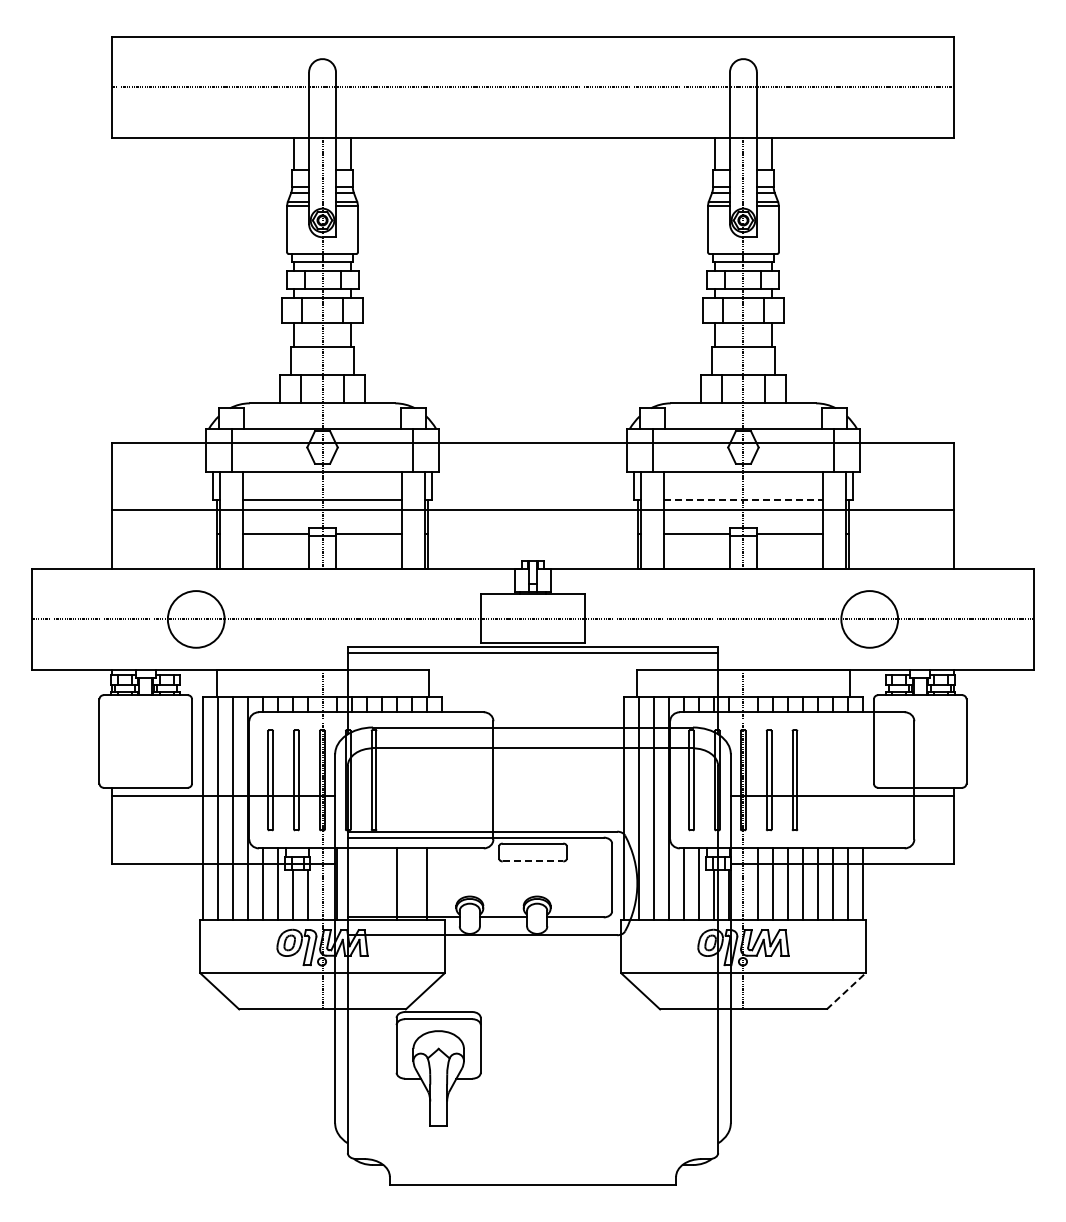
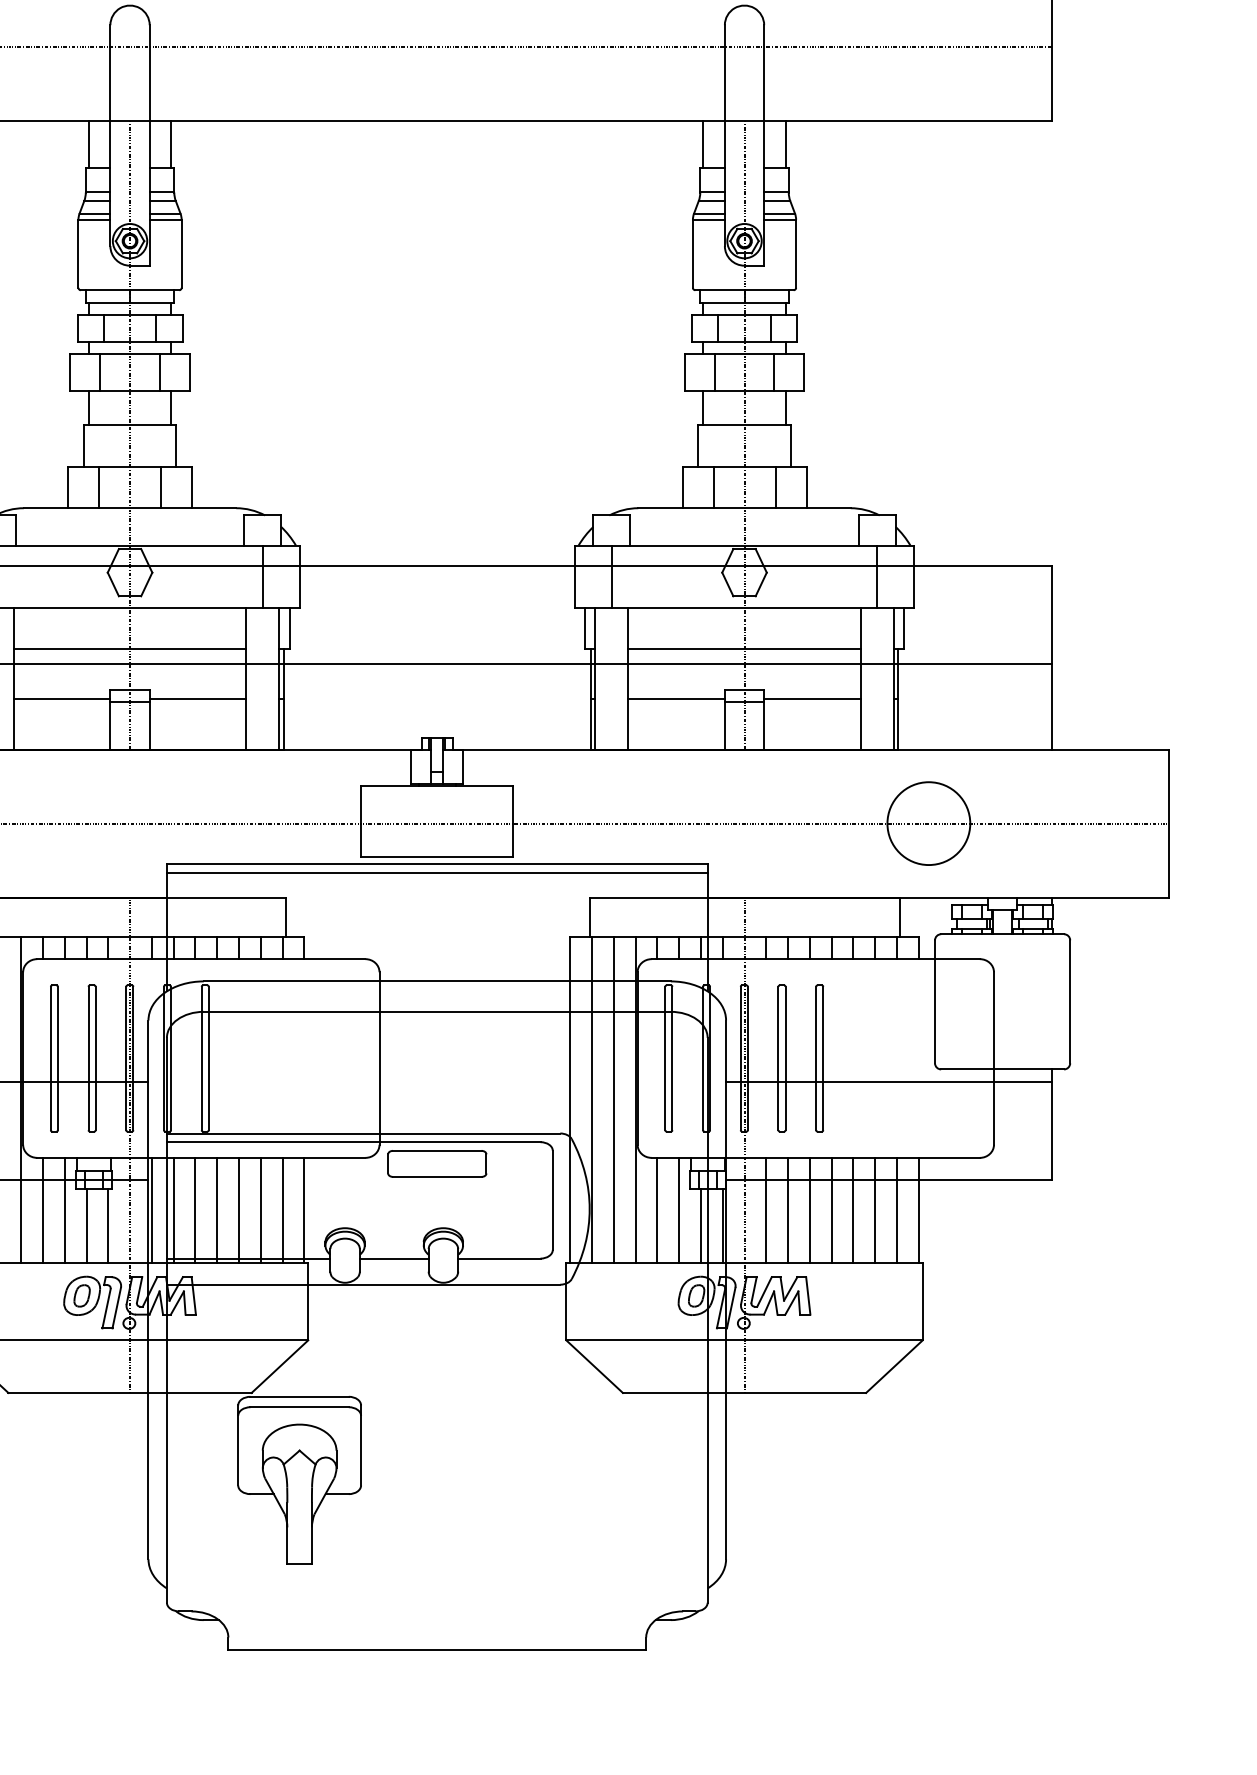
line: (743, 500) -> (744, 650), dashed -> solid
line: (533, 861) -> (438, 1177), dashed -> solid
line: (352, 884) -> (173, 1210), added
line: (367, 884) -> (195, 1210), added
line: (382, 884) -> (217, 1210), added
line: (412, 884) -> (261, 1210), added
line: (441, 884) -> (303, 1210), added
line: (846, 991) -> (894, 1366), dashed -> solid

